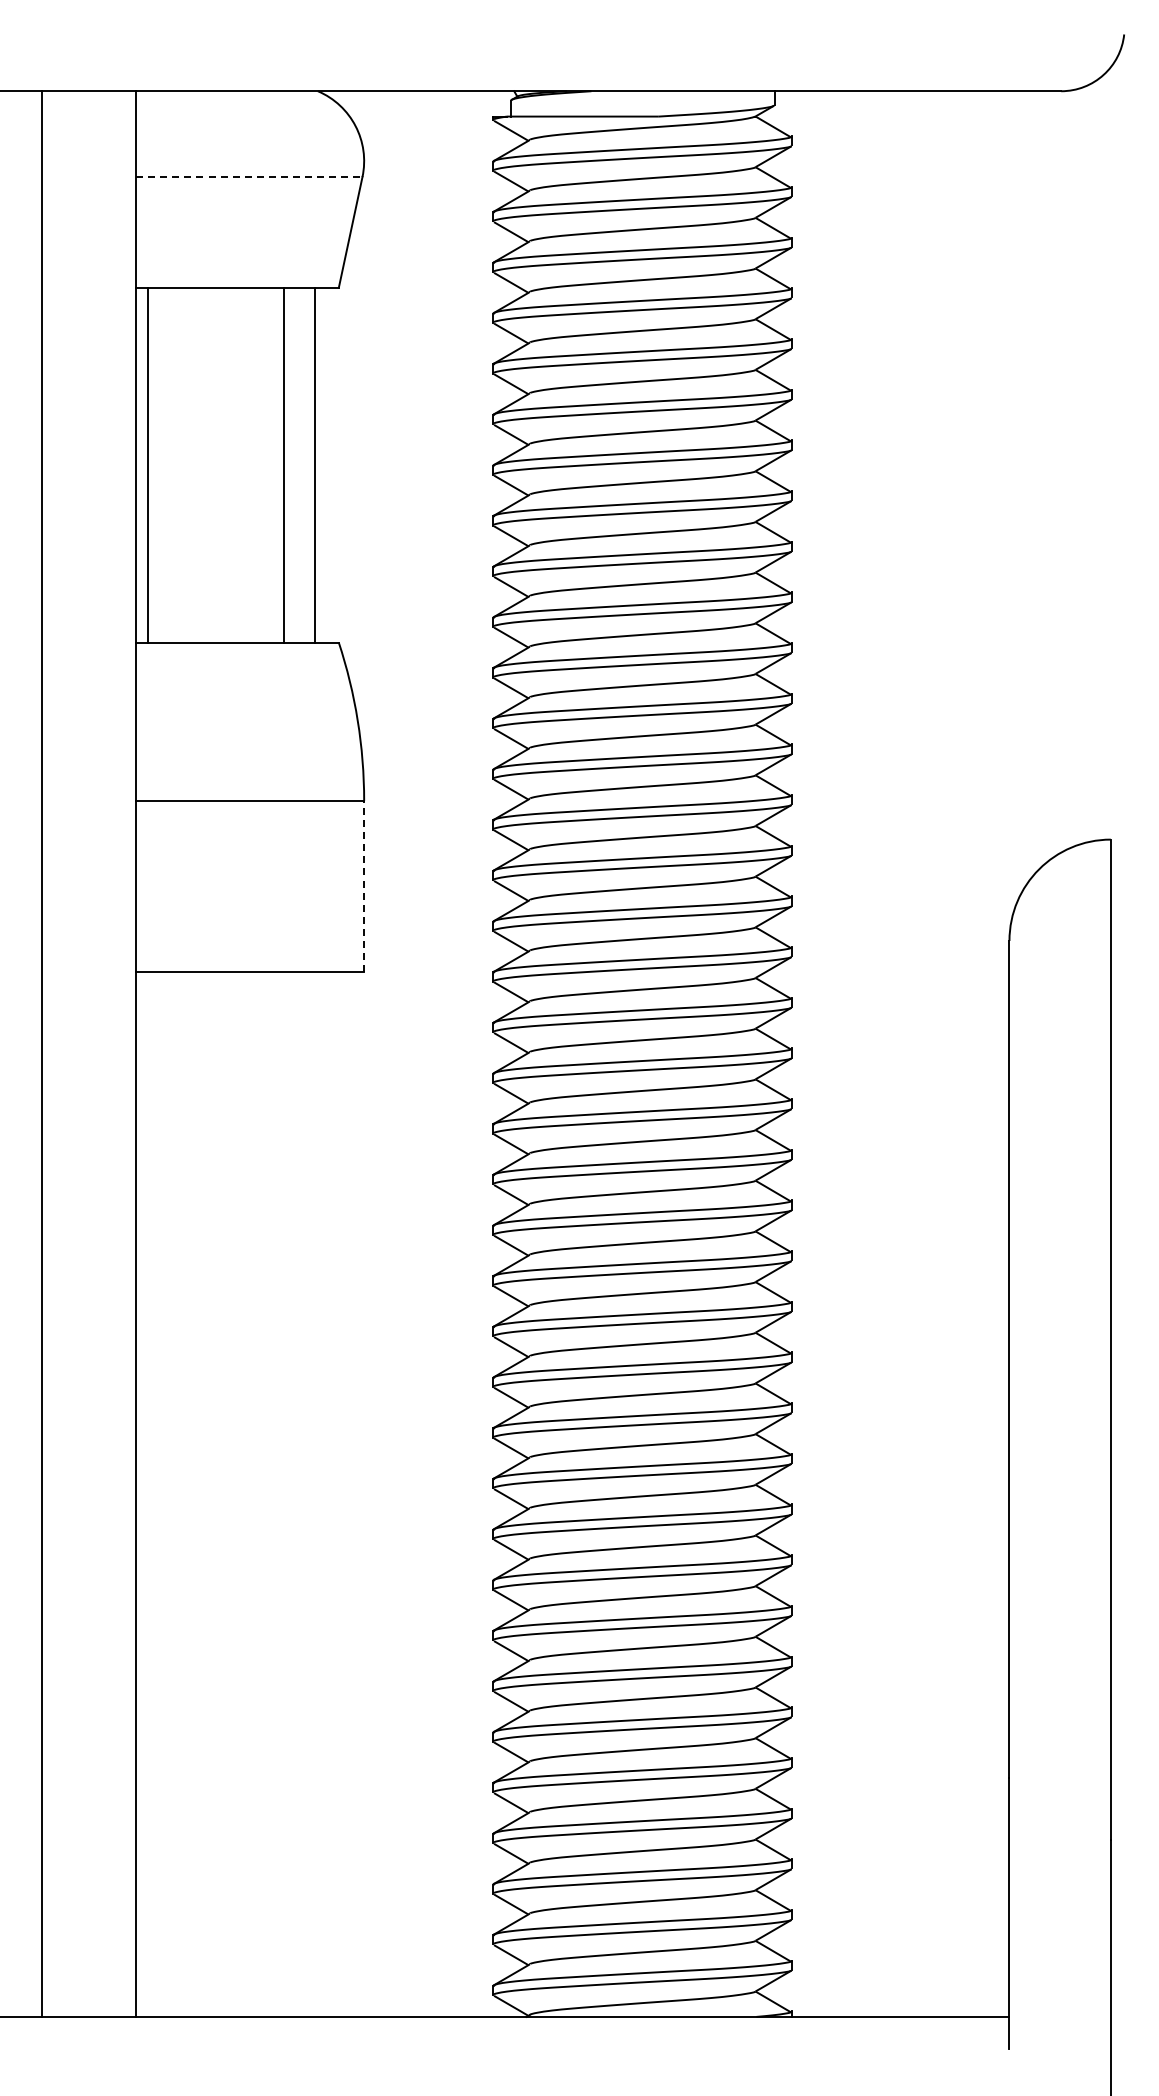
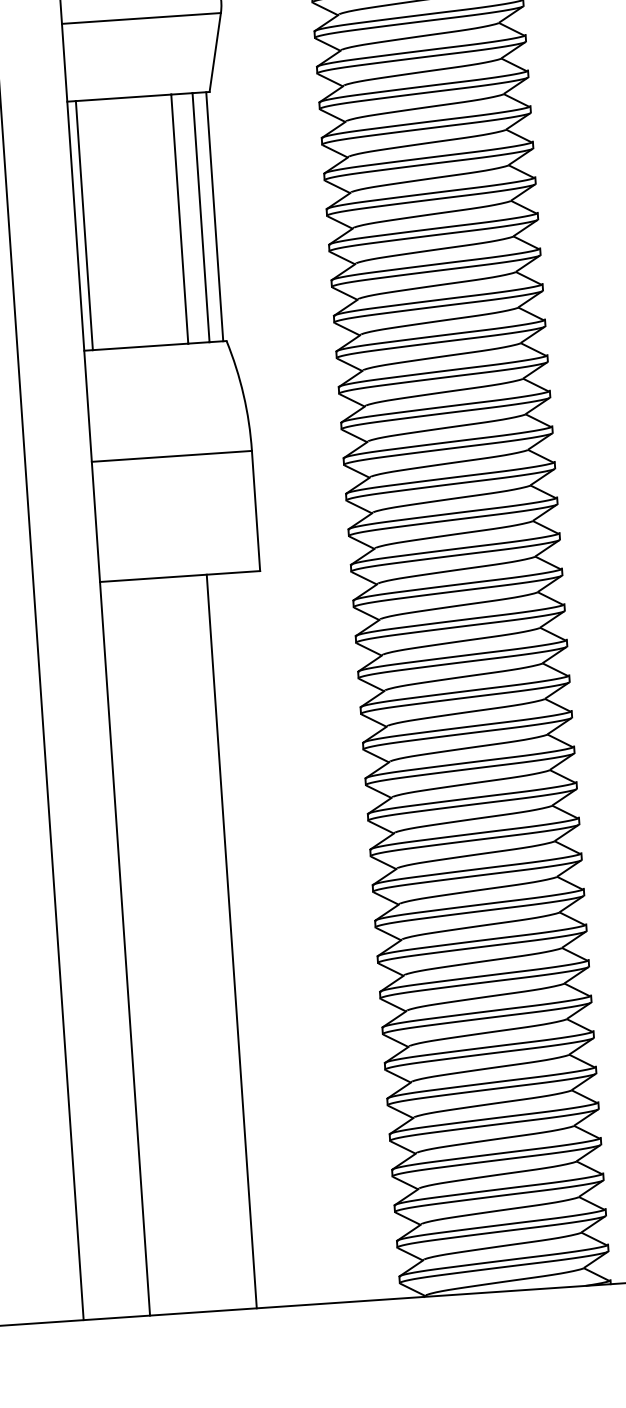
line: (249, 177) -> (141, 18), dashed -> solid
line: (334, 464) -> (215, 216), added
line: (364, 886) -> (256, 511), dashed -> solid
line: (288, 1493) -> (231, 940), added

